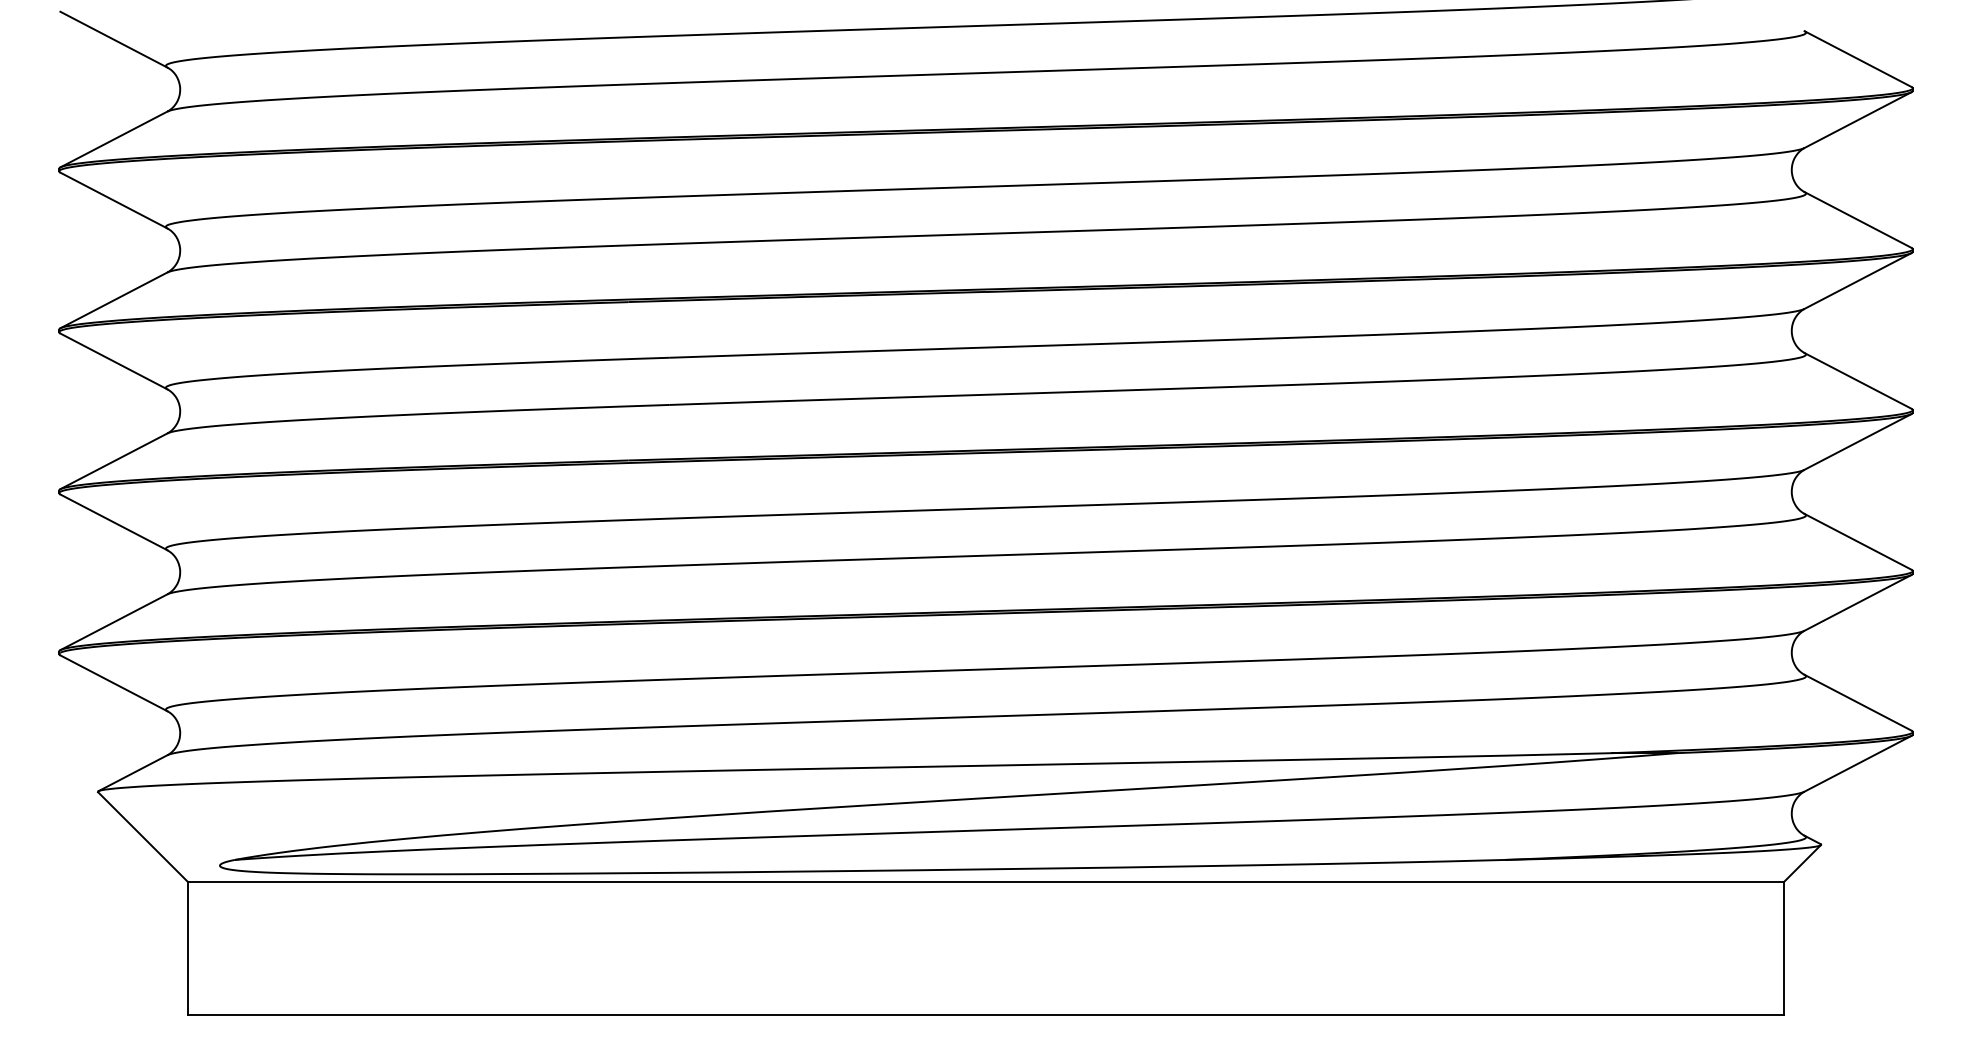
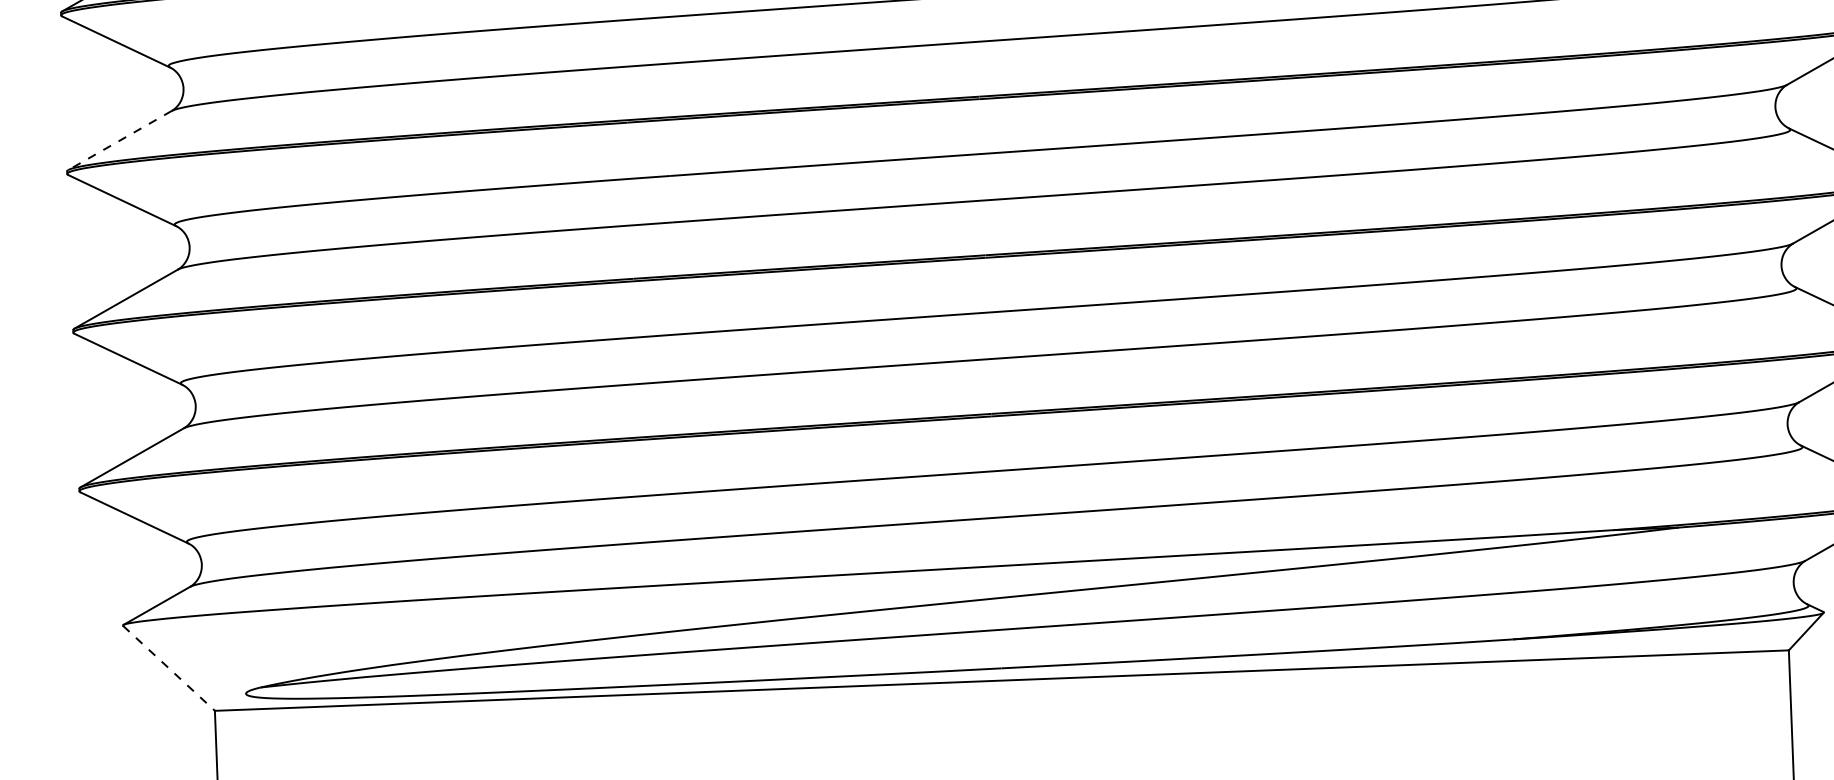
line: (113, 300) -> (119, 140), solid -> dashed
line: (143, 837) -> (169, 668), solid -> dashed

